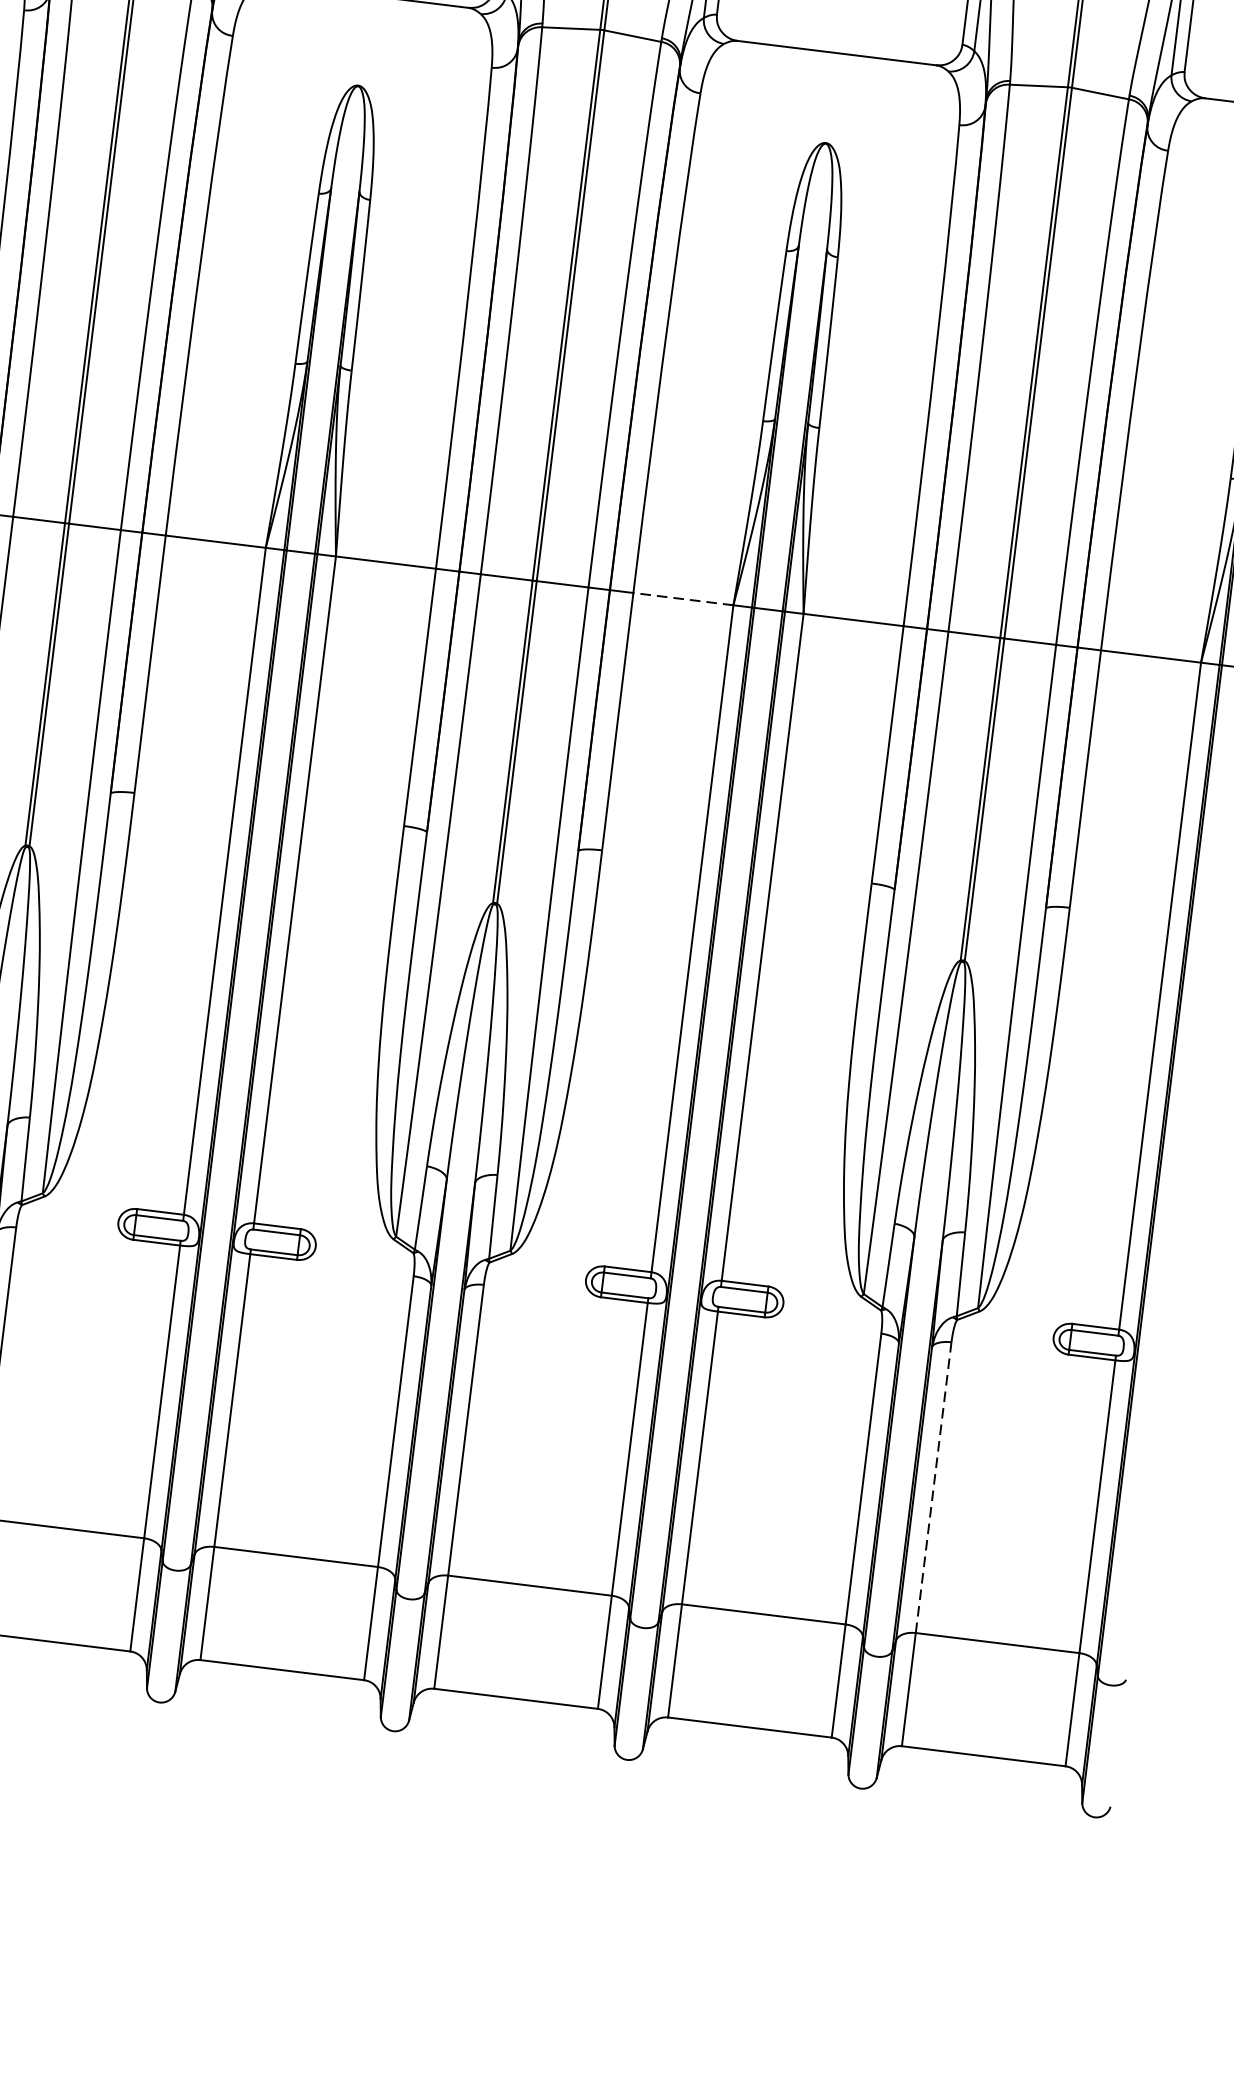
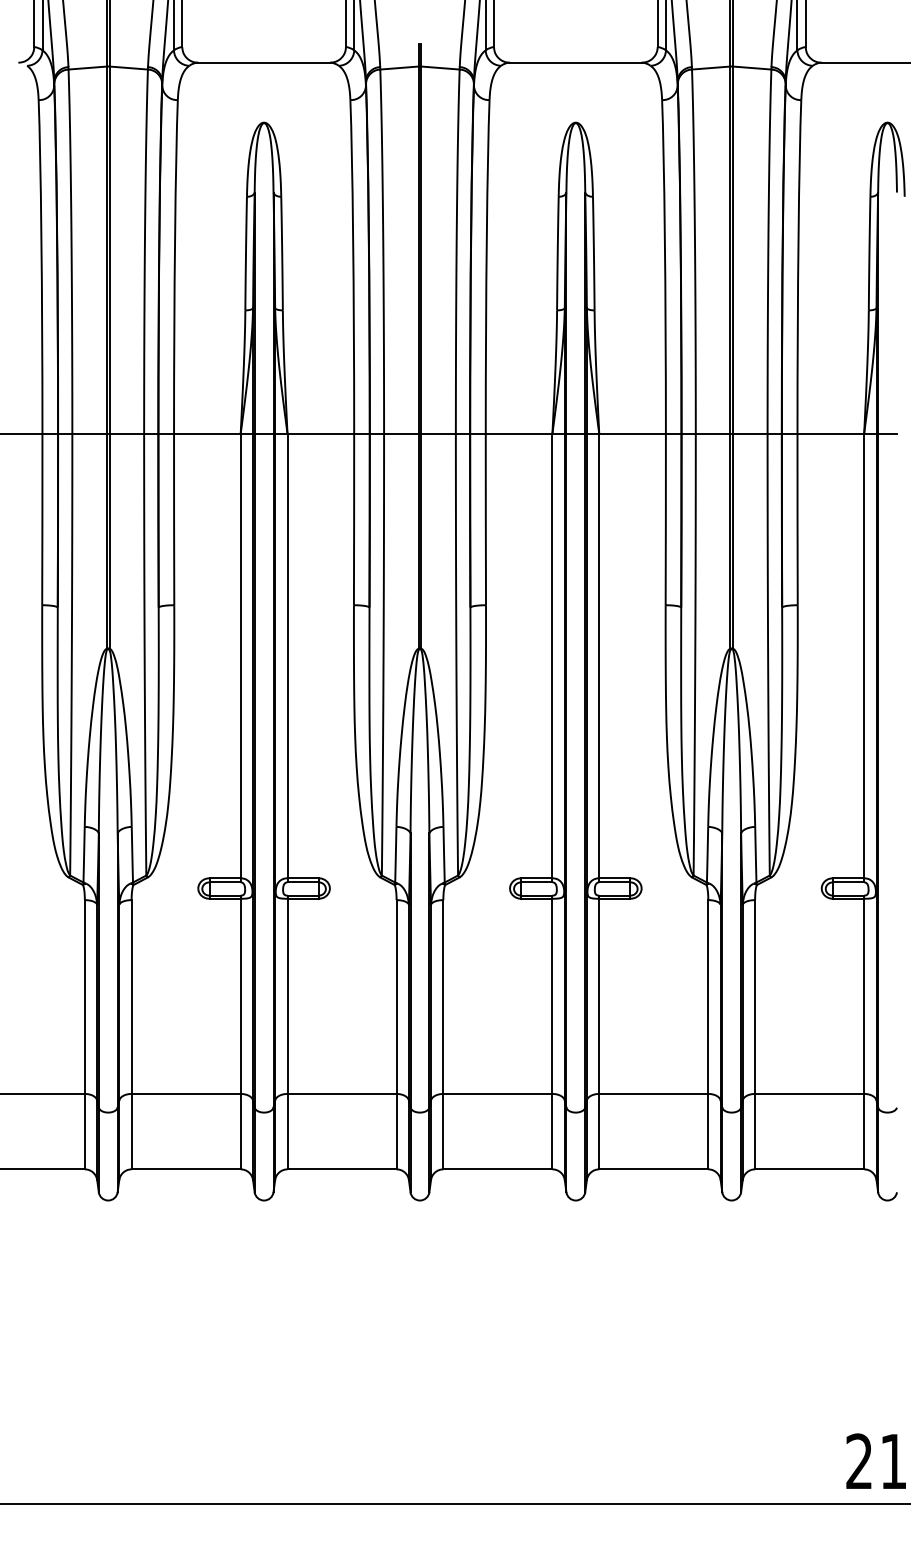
line: (682, 598) -> (518, 433), dashed -> solid
line: (934, 1488) -> (755, 997), dashed -> solid

